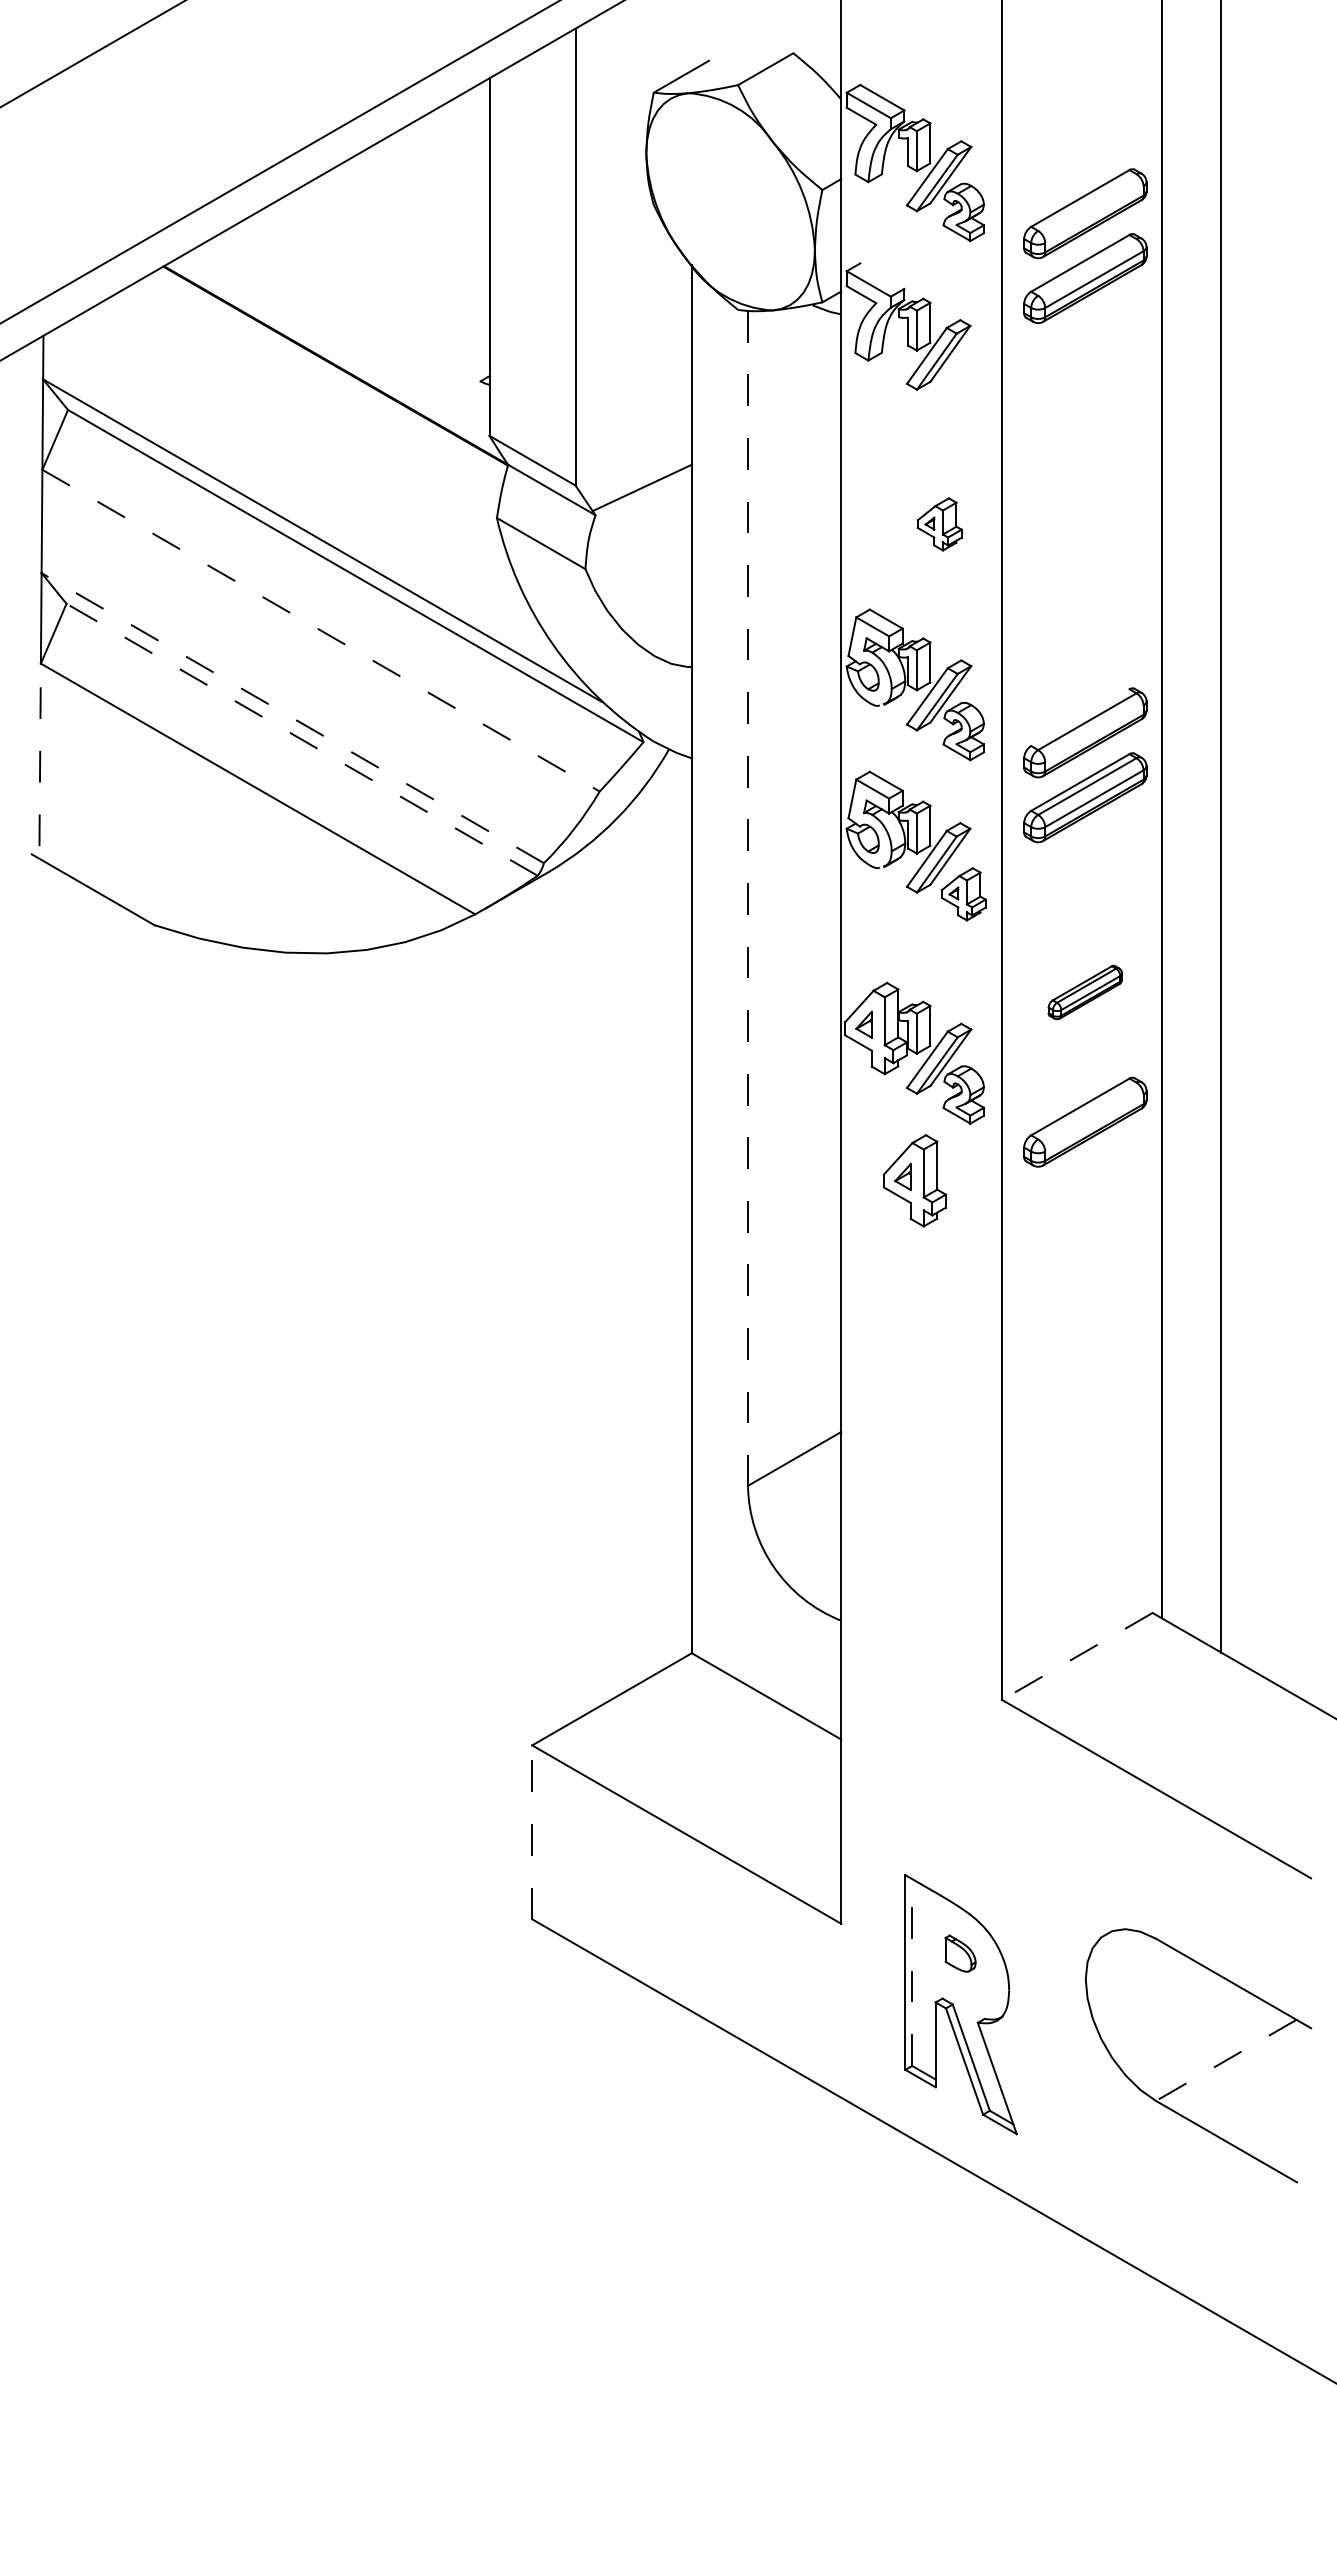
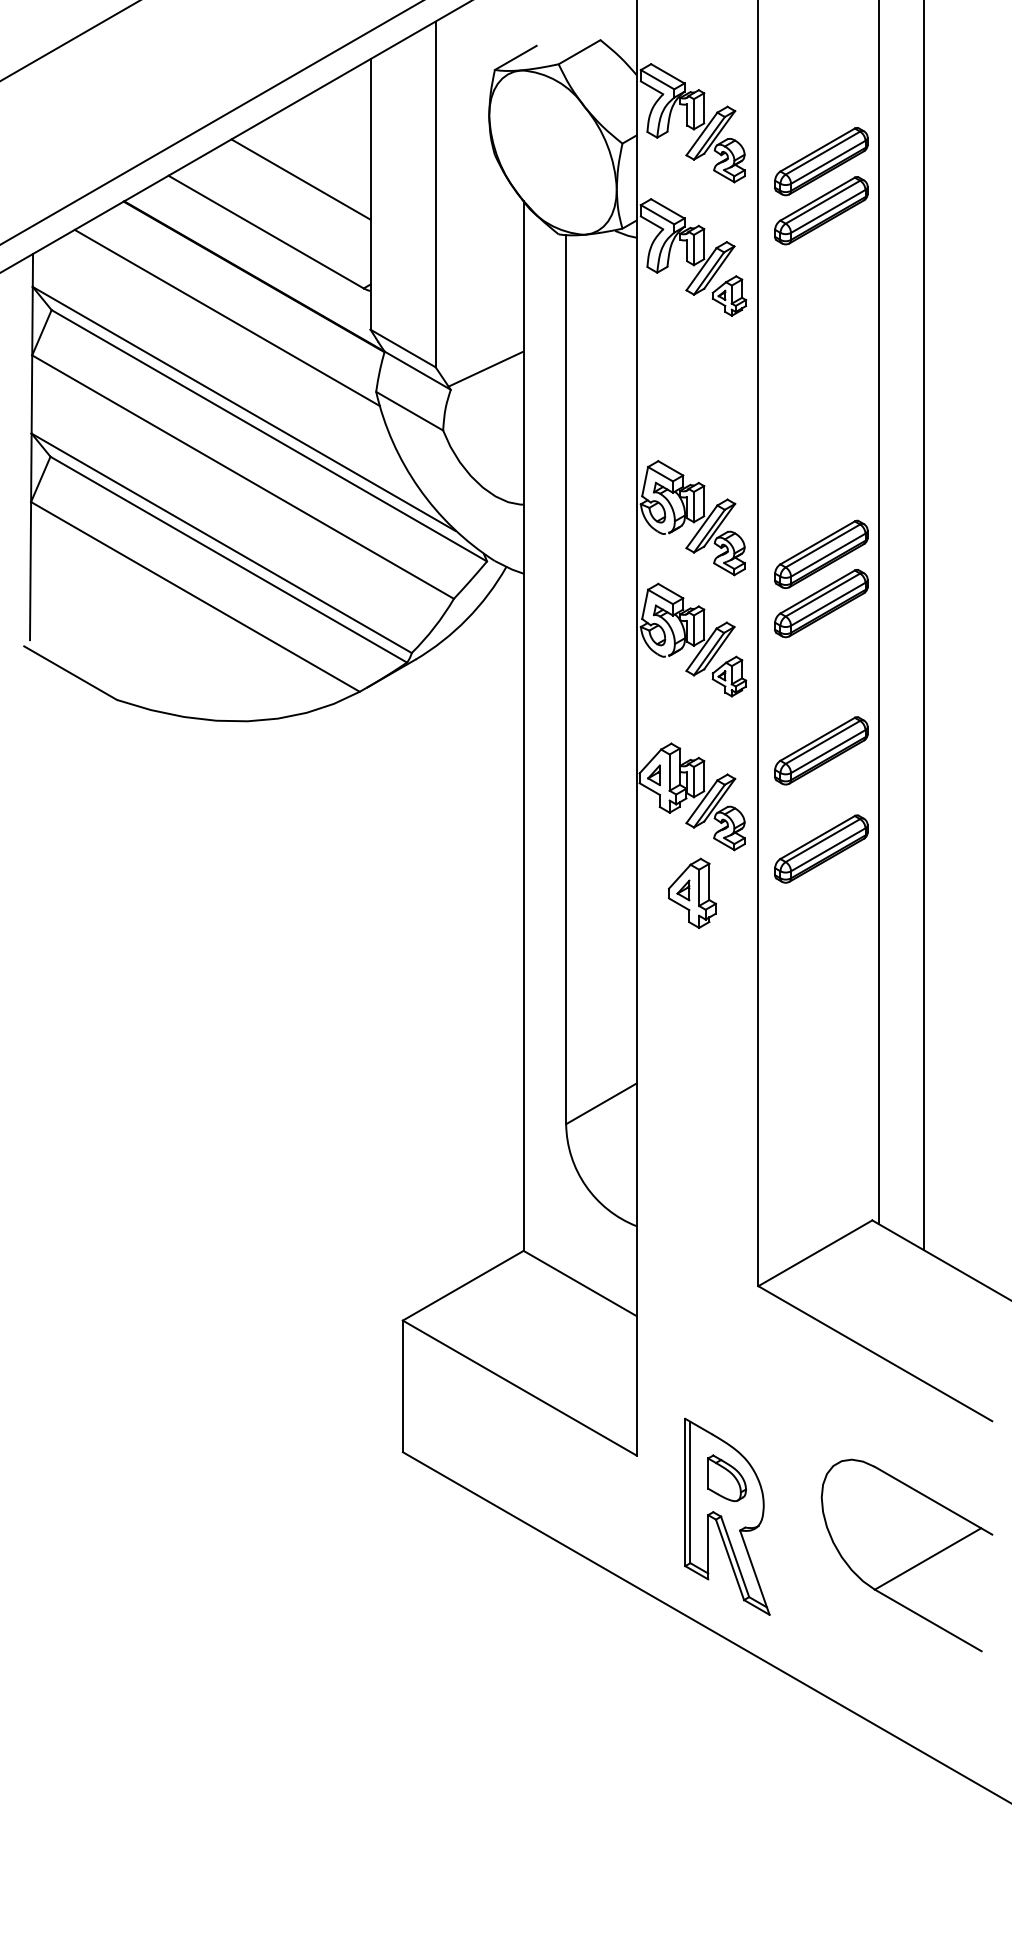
line: (1087, 202) -> (823, 153), added
line: (1094, 214) -> (828, 162), added
line: (397, 237) -> (300, 179), added
line: (1087, 267) -> (823, 202), added
line: (882, 275) -> (667, 208), added
line: (351, 306) -> (266, 231), added
line: (299, 419) -> (226, 317), added
part: (939, 524) -> (729, 296), moved
line: (321, 630) -> (243, 476), dashed -> solid
line: (292, 717) -> (221, 542), dashed -> solid
line: (1080, 717) -> (817, 542), added
line: (1094, 733) -> (828, 554), added
line: (301, 739) -> (228, 559), dashed -> solid
line: (40, 754) -> (30, 570), dashed -> solid
line: (748, 898) -> (566, 679), dashed -> solid
part: (1085, 992) -> (821, 750), size x1.67
line: (1087, 1110) -> (823, 840), added
line: (1094, 1122) -> (828, 849), added
line: (1077, 1656) -> (815, 1253), dashed -> solid
line: (532, 1832) -> (403, 1386), dashed -> solid
part: (960, 1953) -> (726, 1478), size x1.67
line: (912, 1972) -> (690, 1492), dashed -> solid
line: (1225, 2060) -> (927, 1559), dashed -> solid

